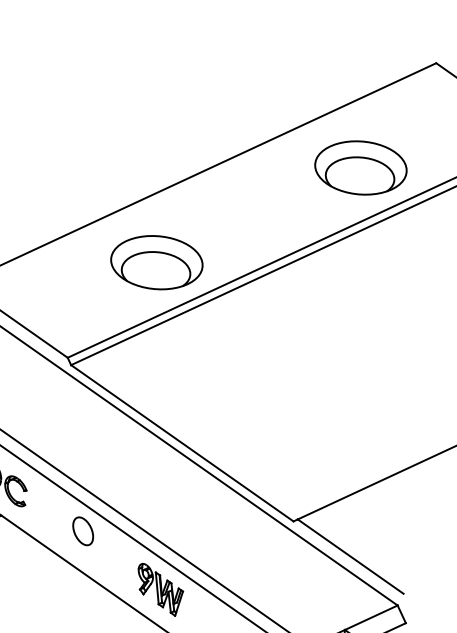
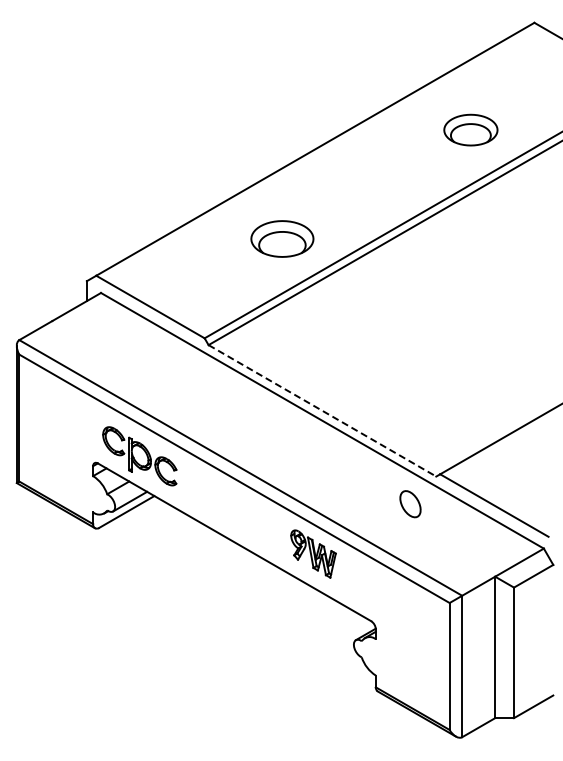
part: (360, 167) -> (470, 129), size x0.6
part: (157, 262) -> (282, 238), size x0.7
line: (182, 443) -> (322, 411), solid -> dashed
part: (83, 531) -> (410, 504), moved

